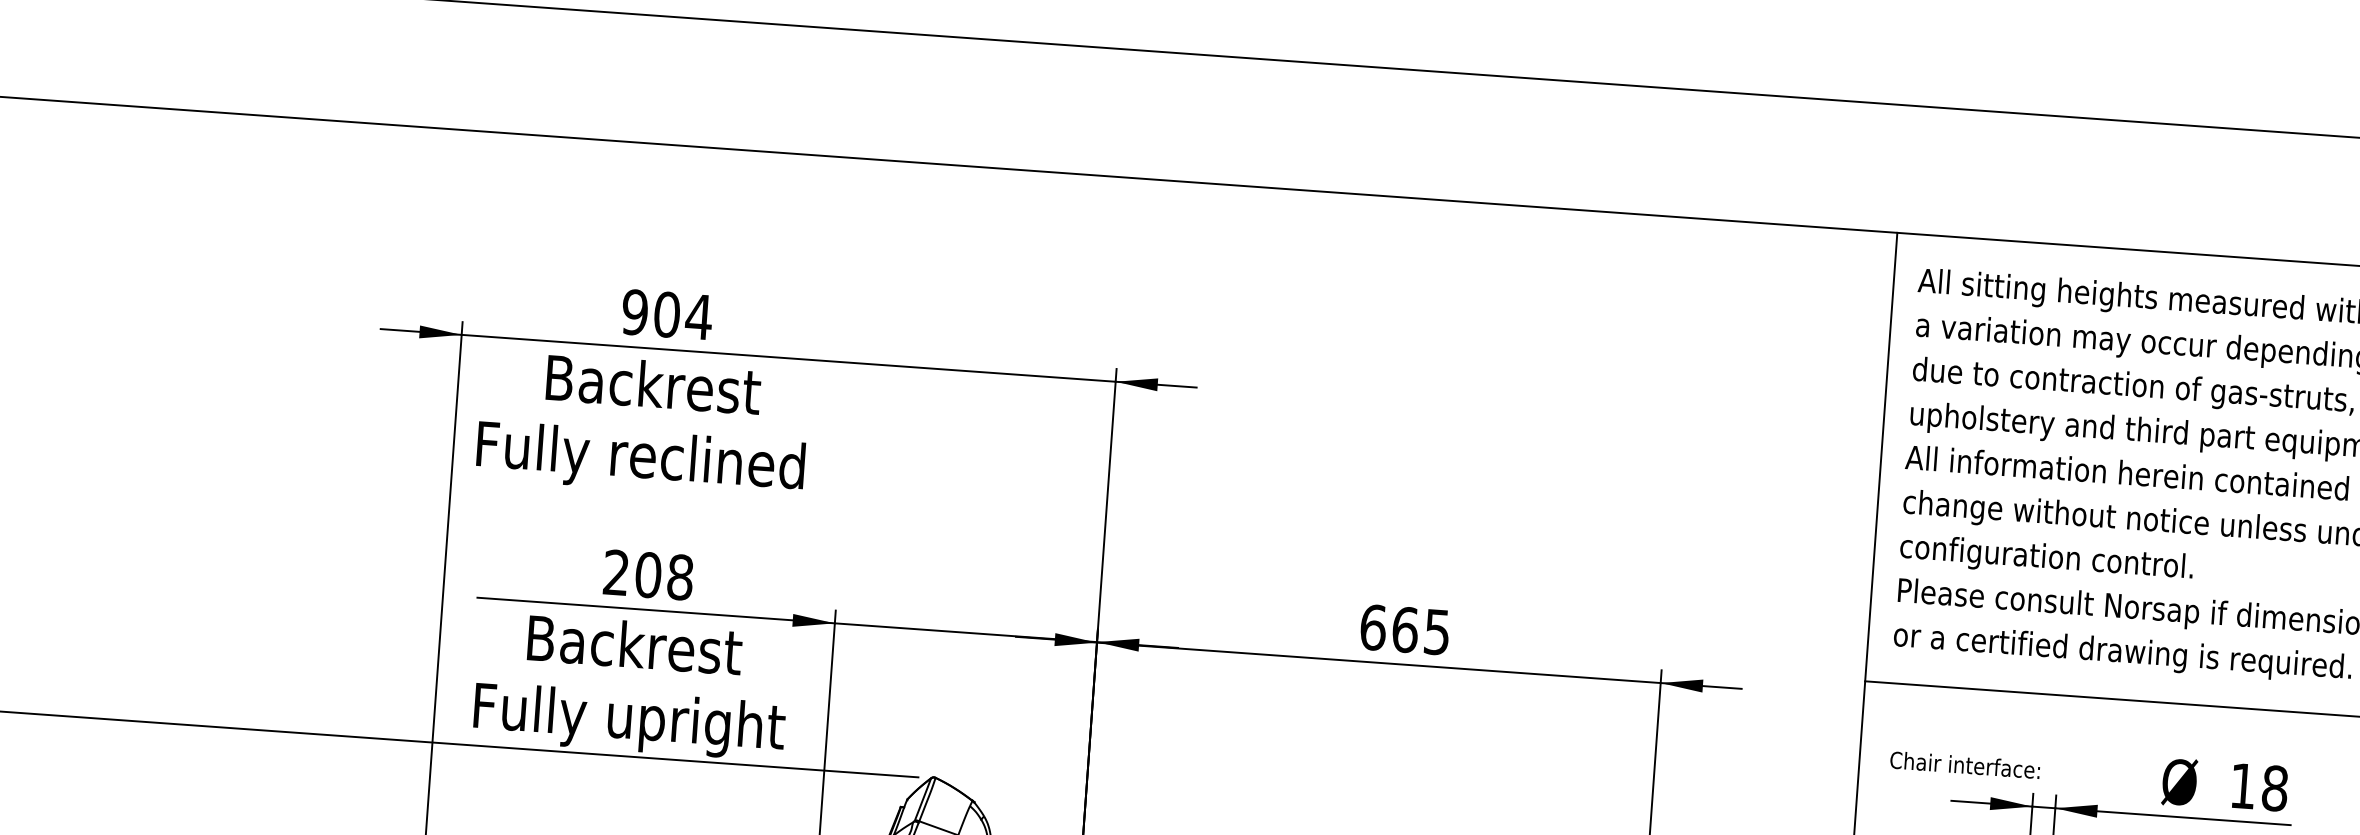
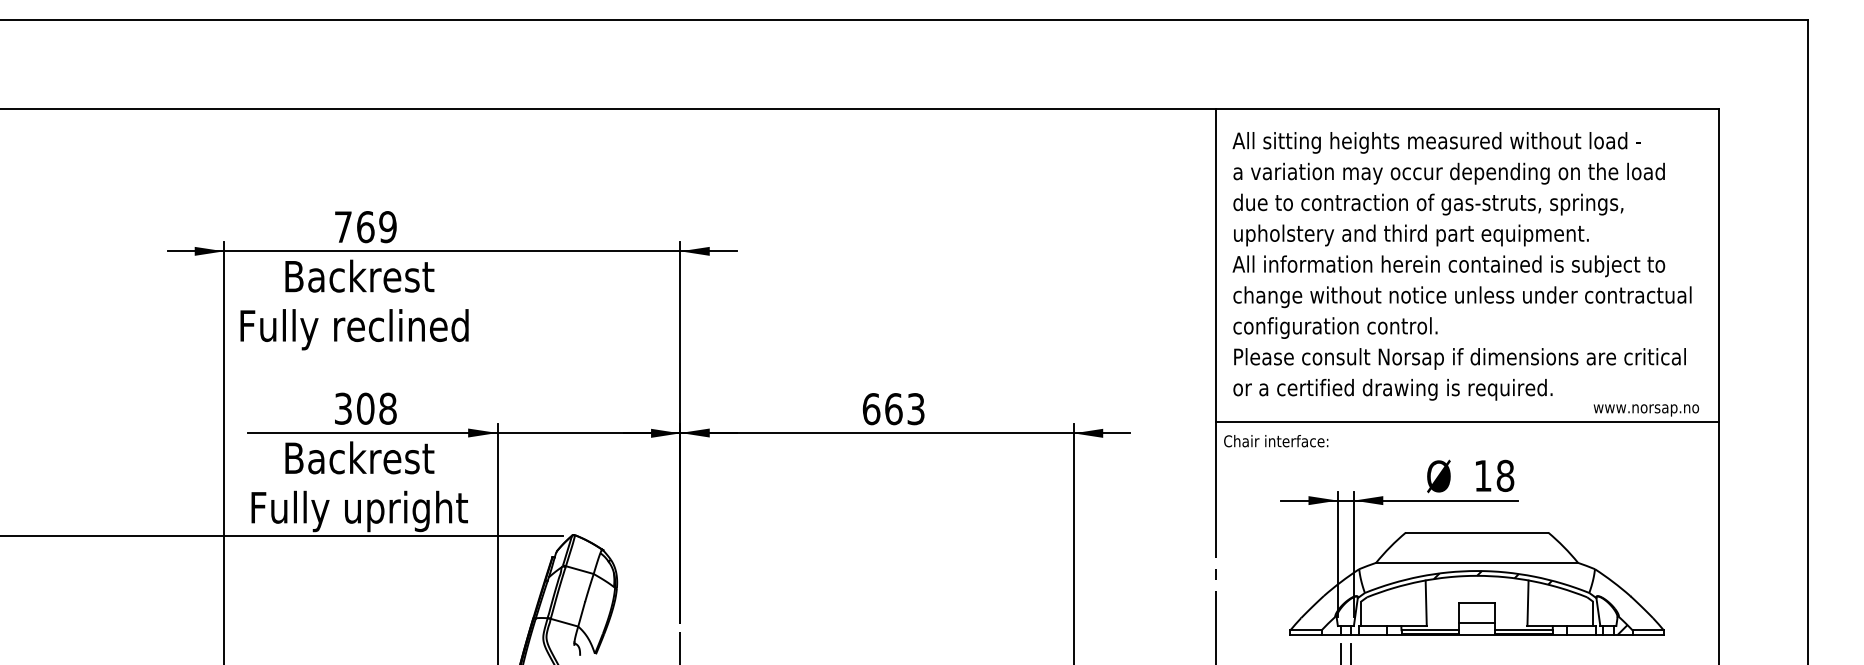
text: (666, 315) -> (365, 227), 904 -> 769
text: (615, 572) -> (342, 408), 208 -> 308
text: (1437, 631) -> (916, 408), 665 -> 663
text: (1965, 765) -> (1276, 441), moved

